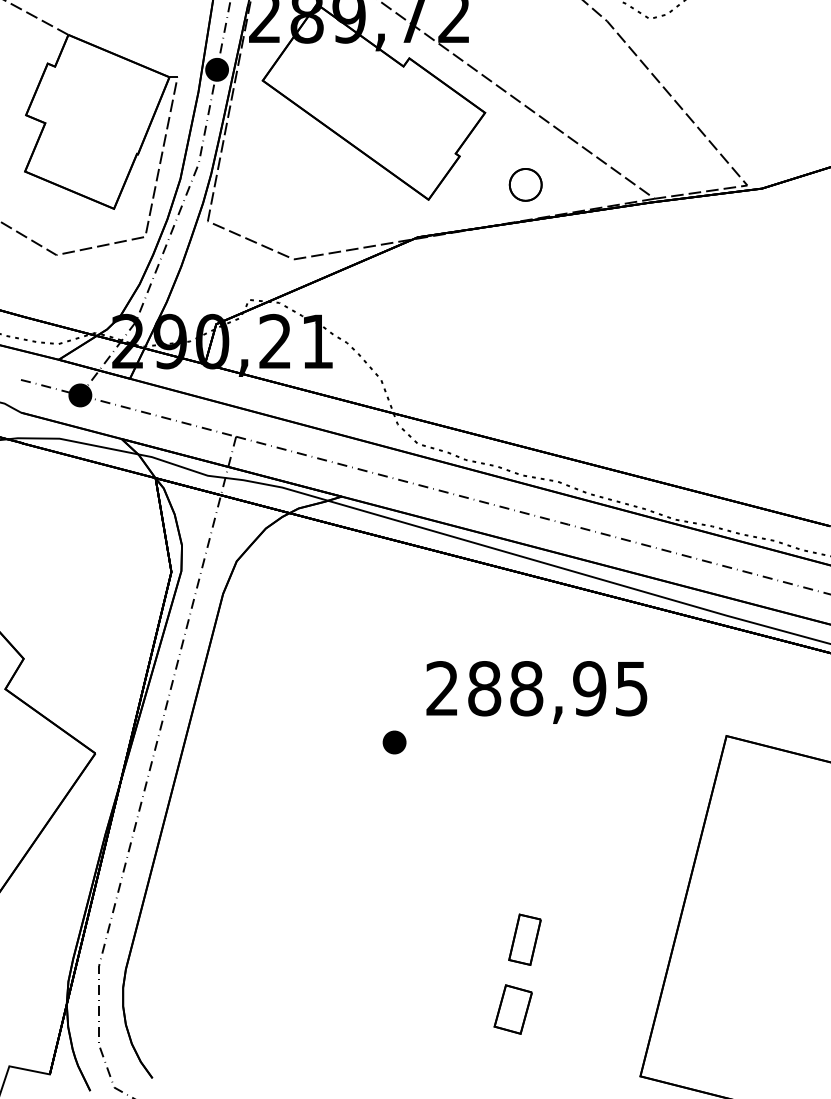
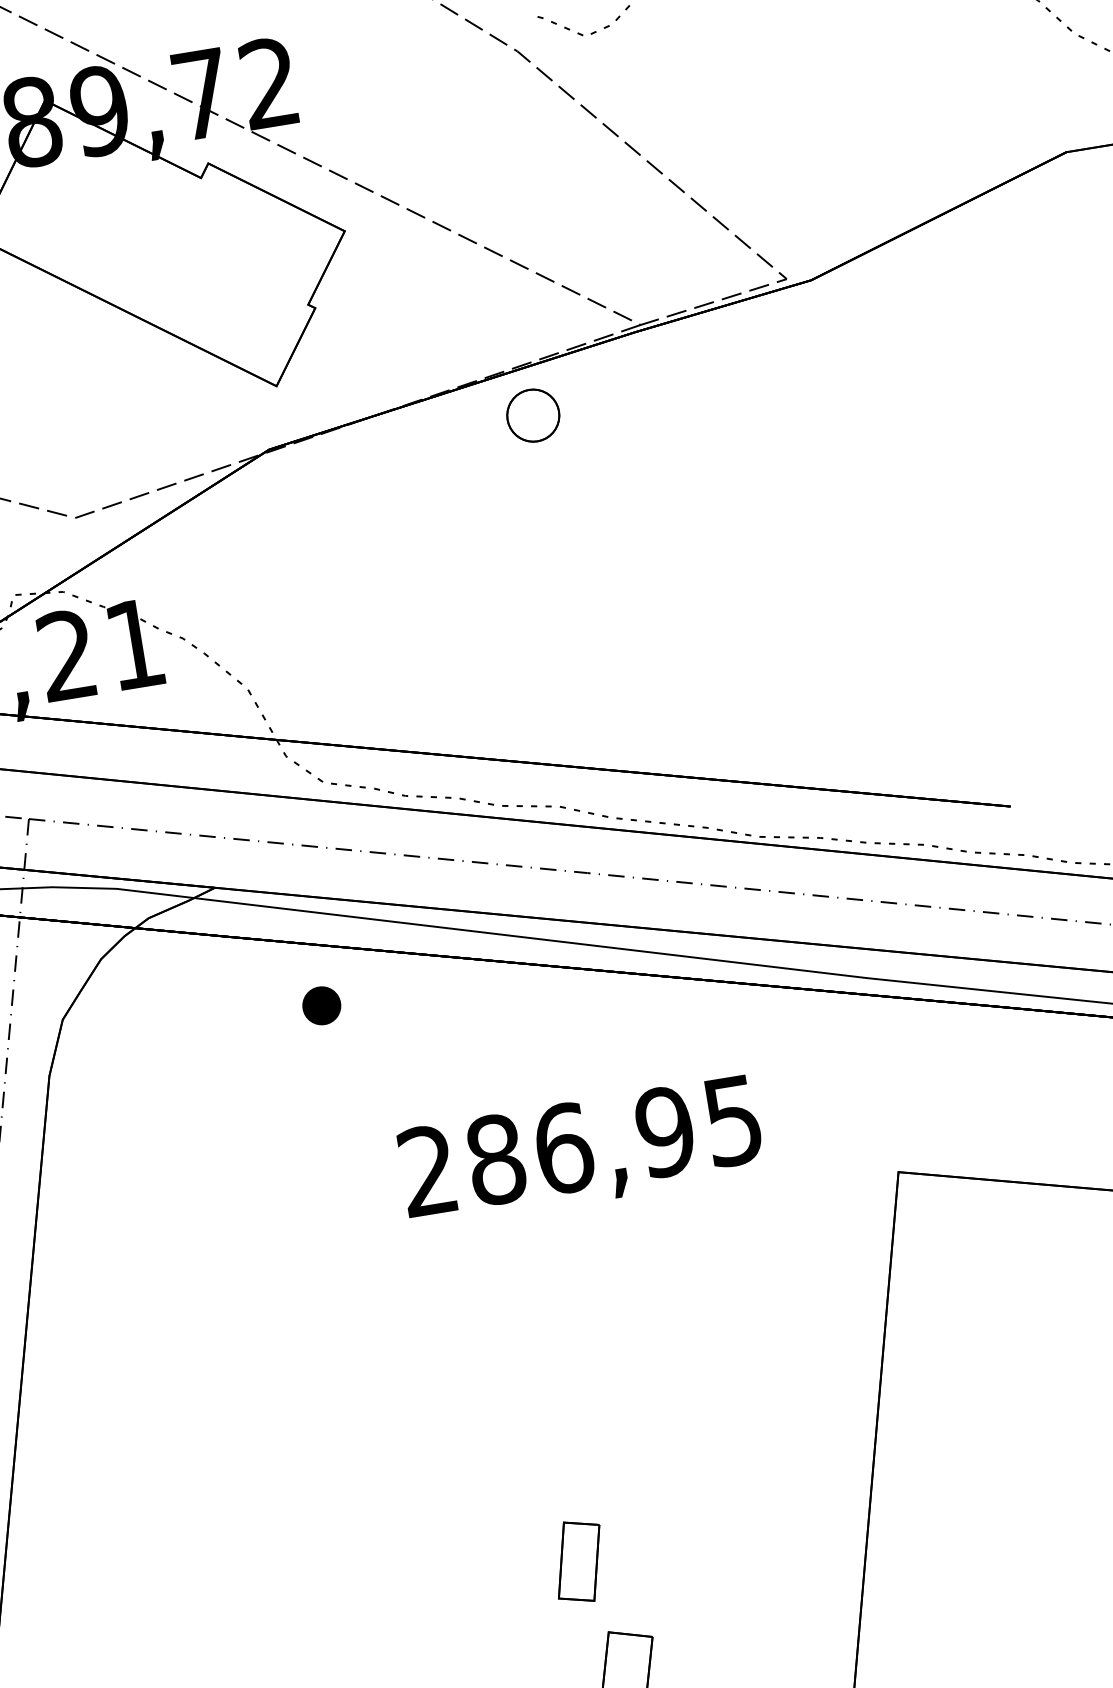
part: (525, 184) -> (532, 415), moved
text: (526, 688) -> (563, 1148), 288,95 -> 286,95
part: (394, 742) -> (321, 1005), moved
part: (524, 939) -> (578, 1561), moved

